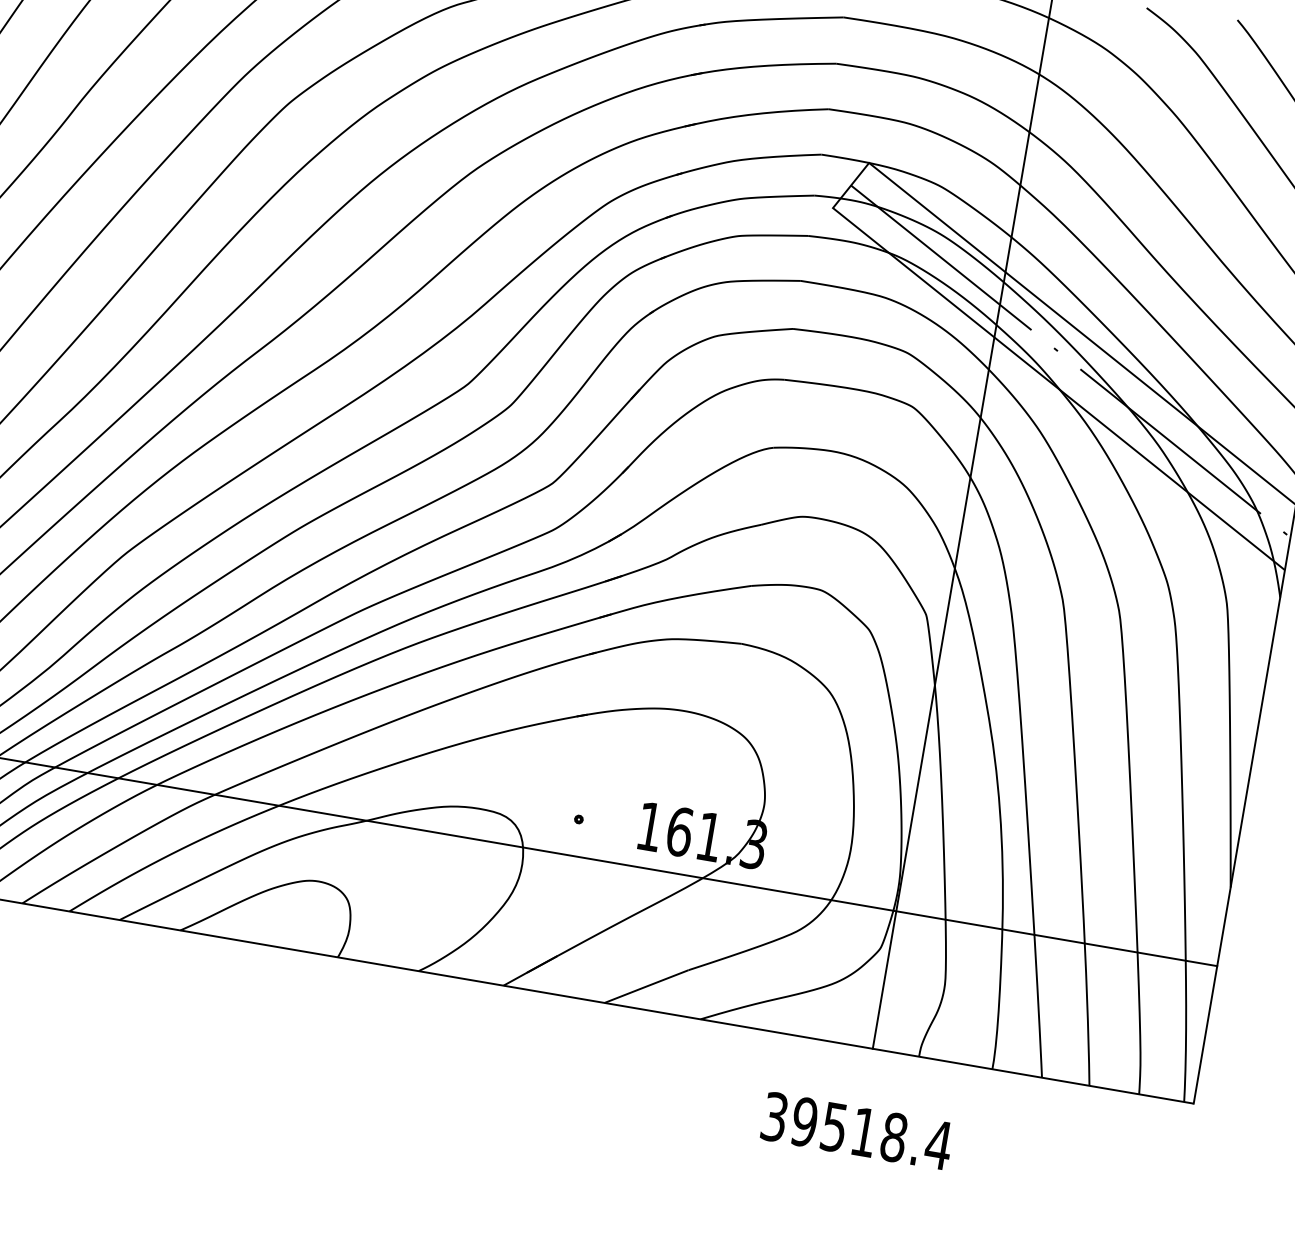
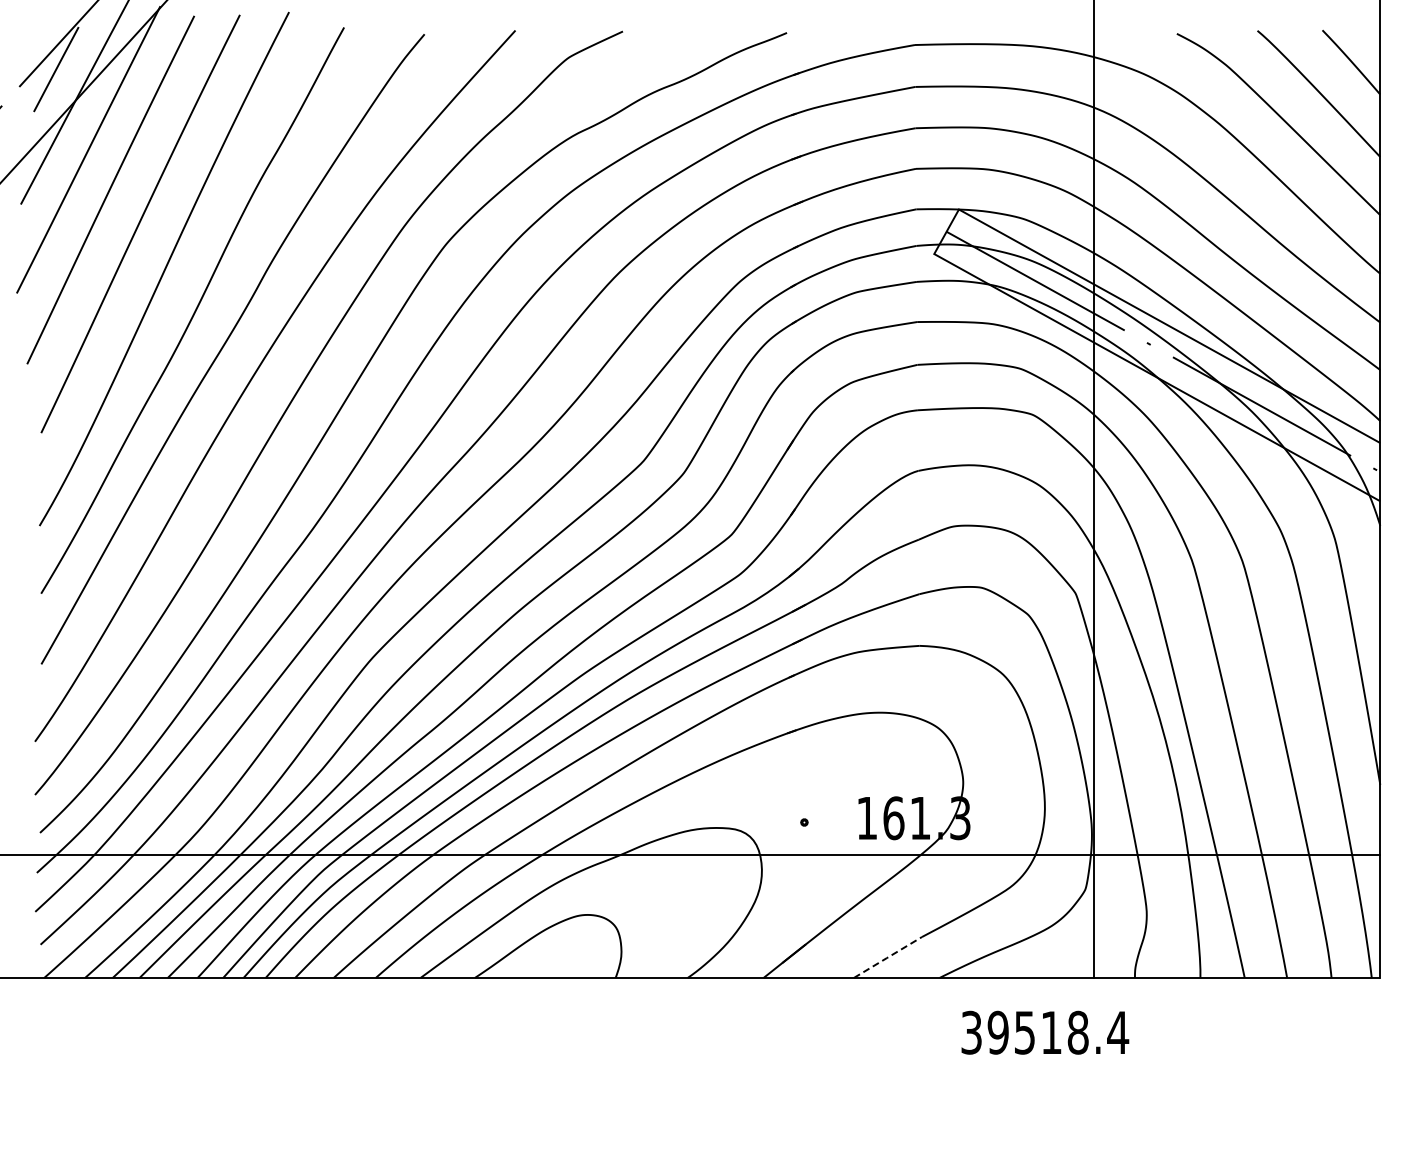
line: (646, 986) -> (887, 957), solid -> dashed
text: (857, 1130) -> (1045, 1032), moved

